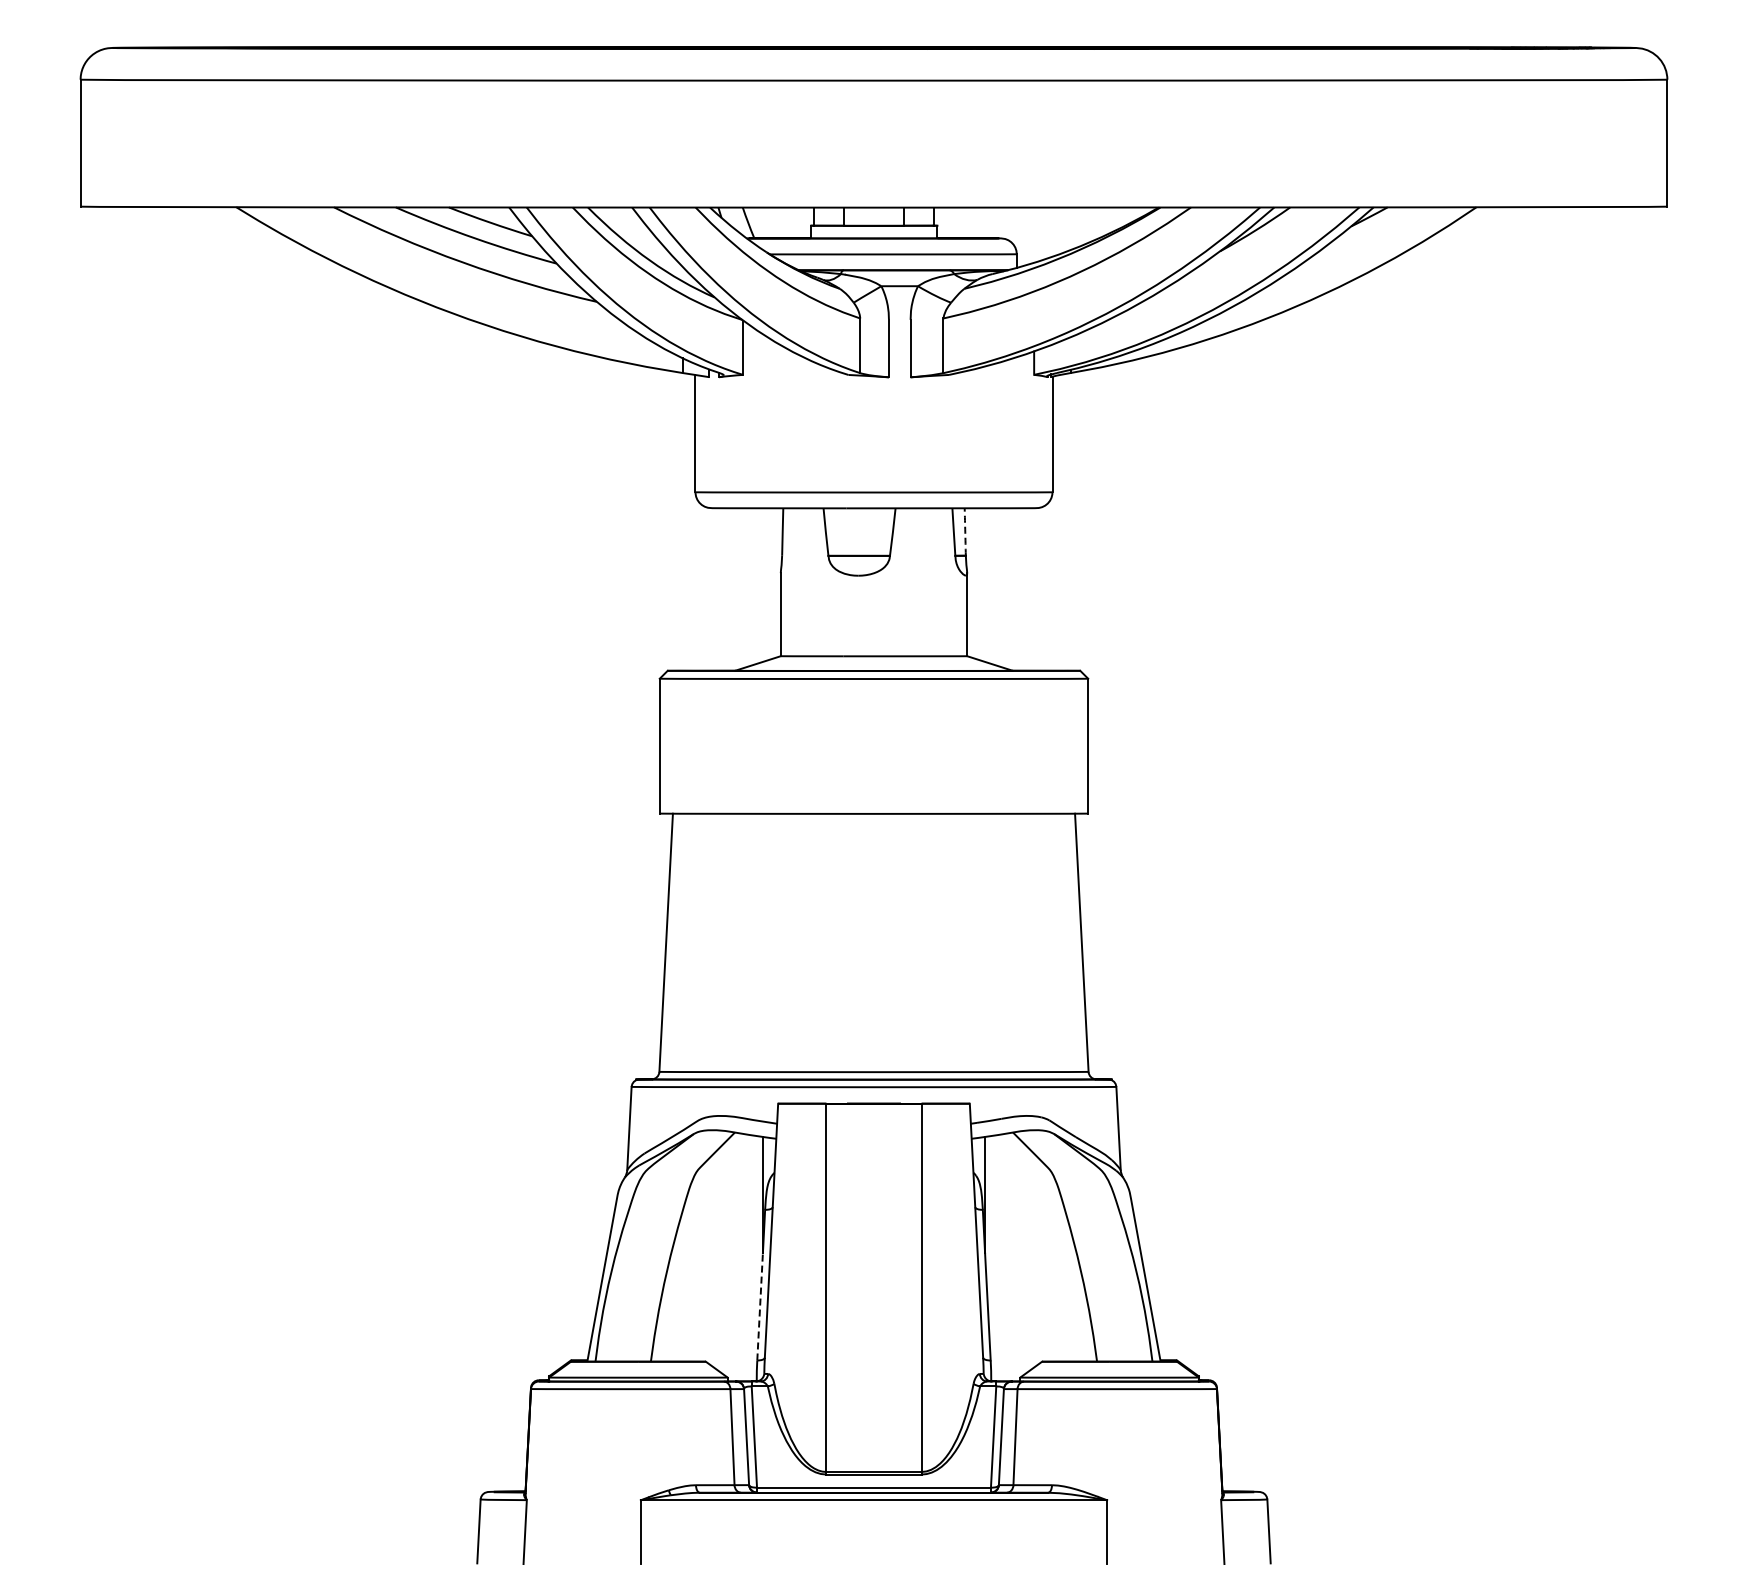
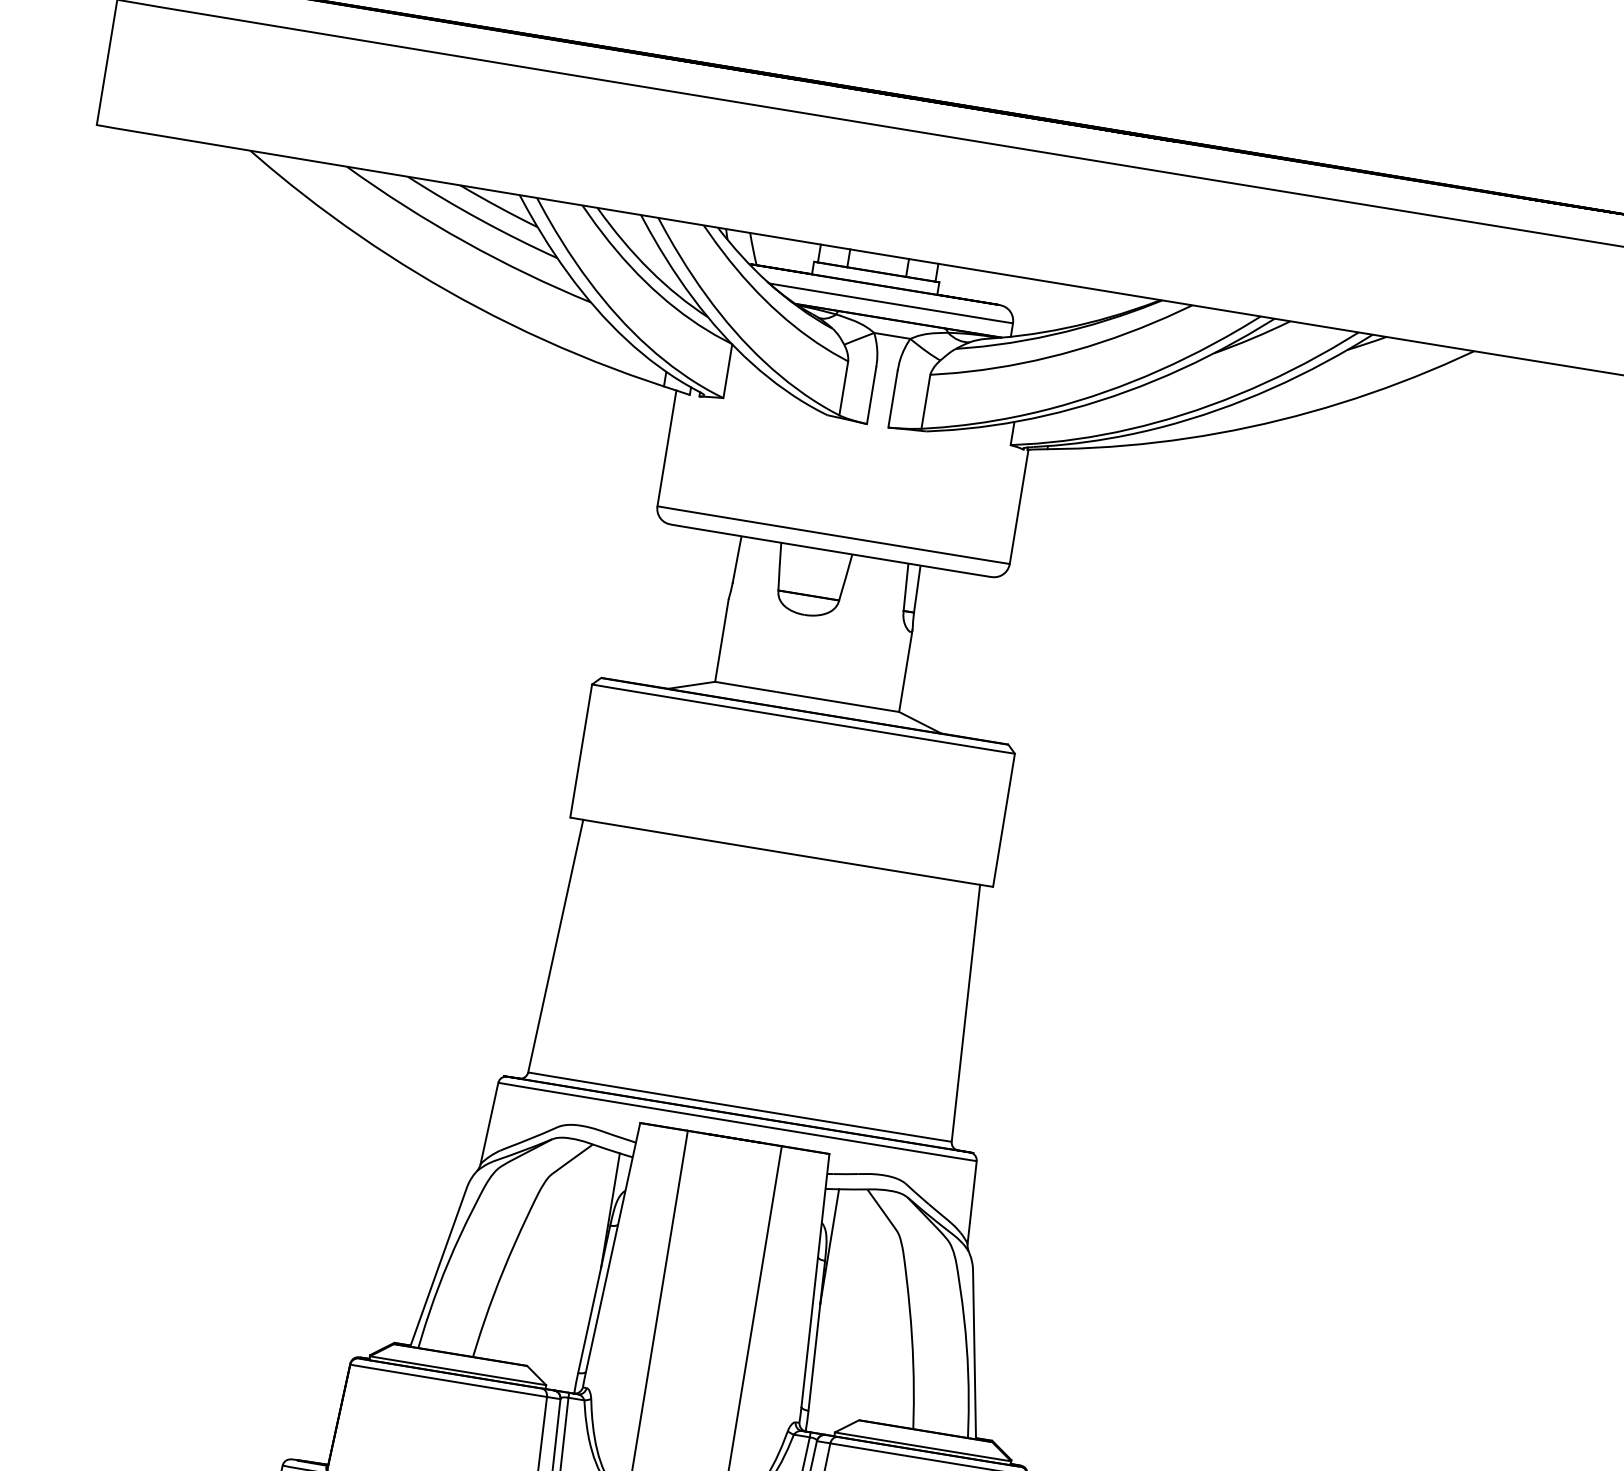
arc: (965, 532) -> (917, 589), dashed -> solid
line: (760, 1306) -> (590, 1320), dashed -> solid

